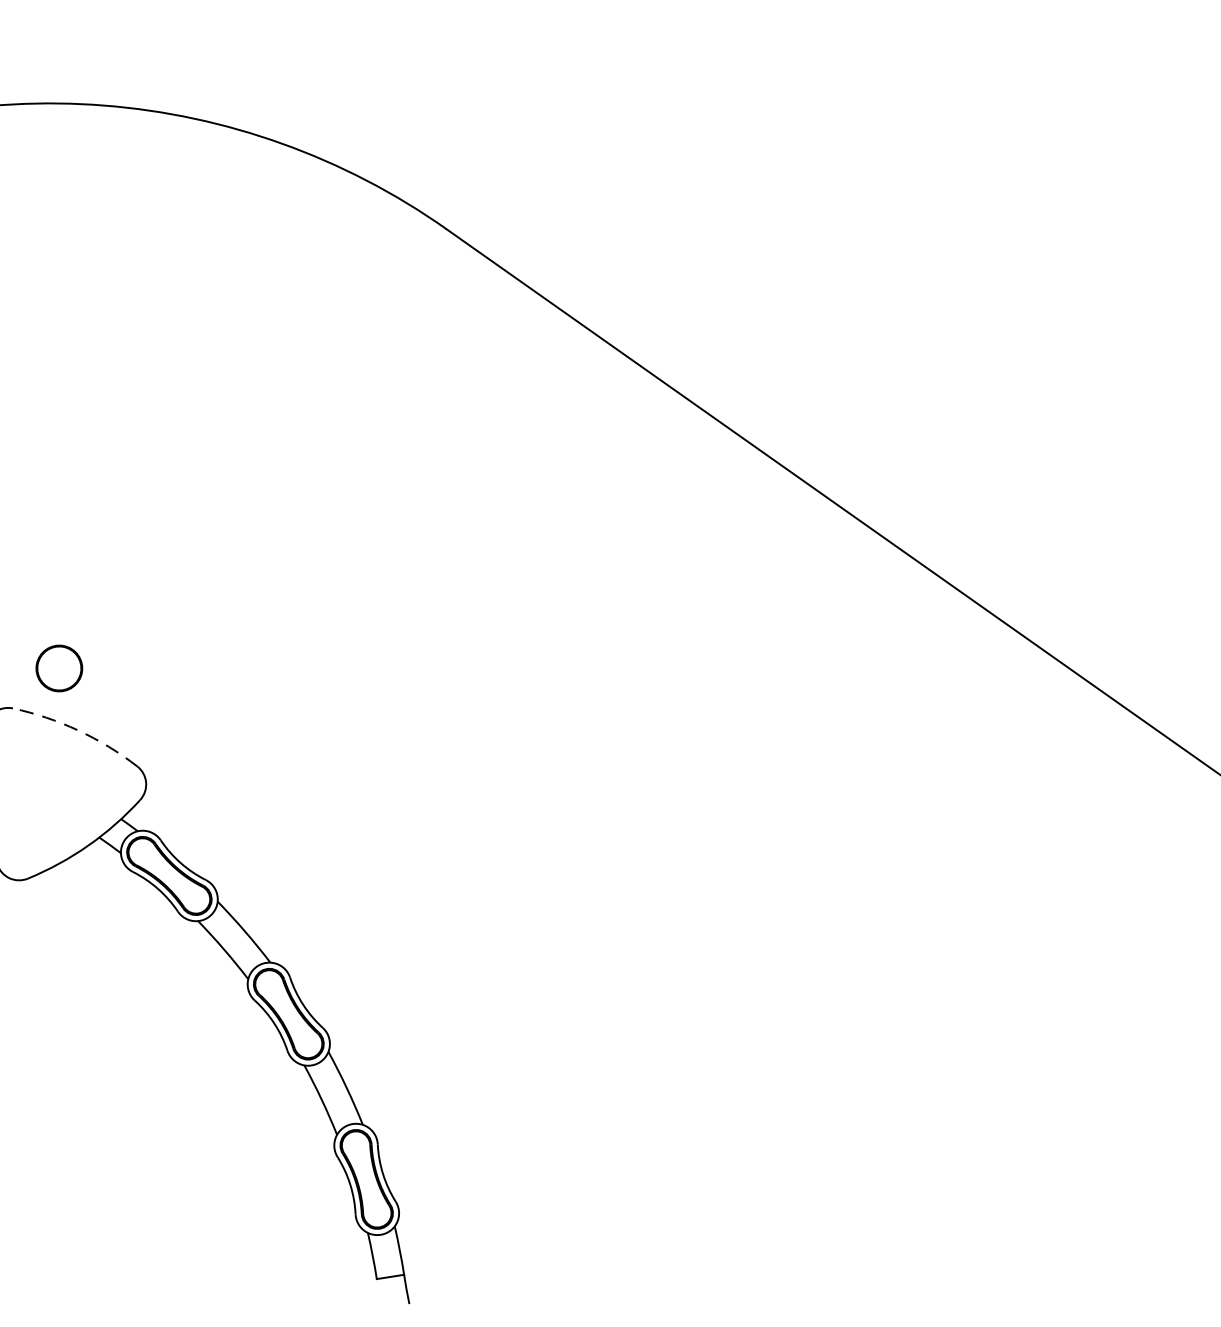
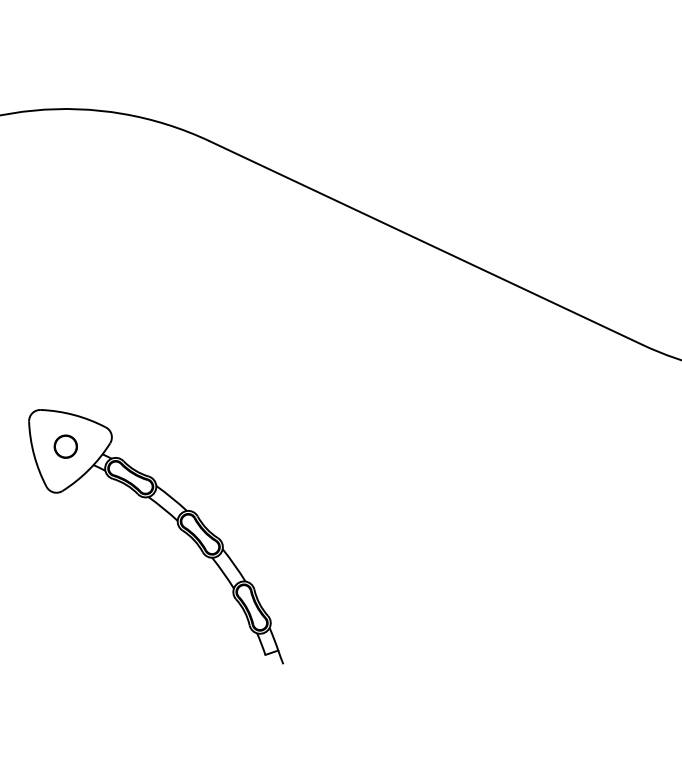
circle: (58, 667) -> (65, 446), moved
arc: (78, 731) -> (74, 415), dashed -> solid

